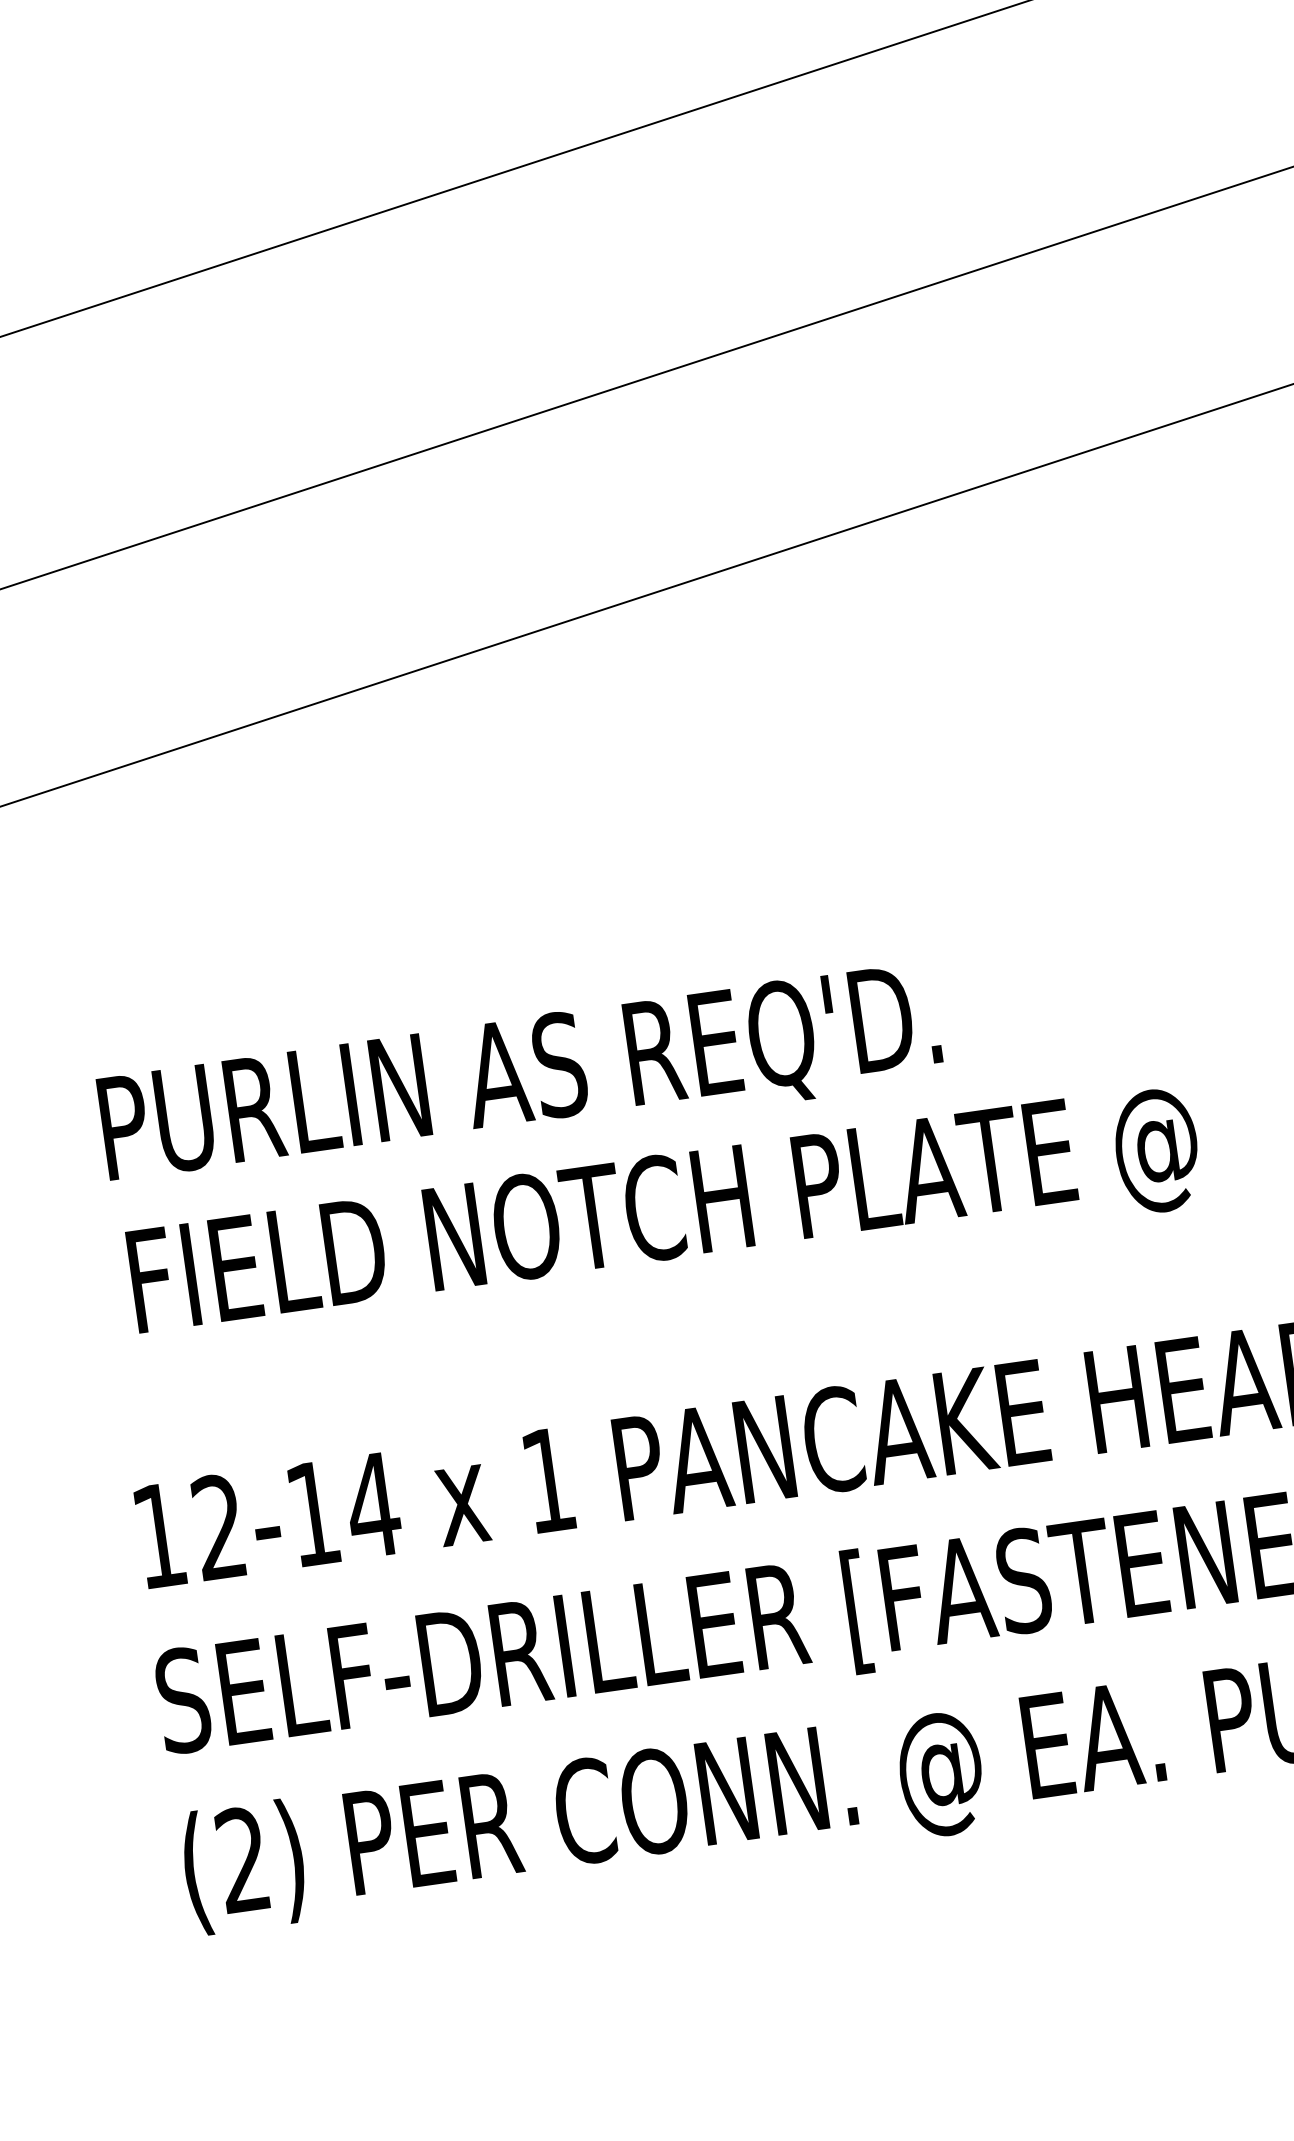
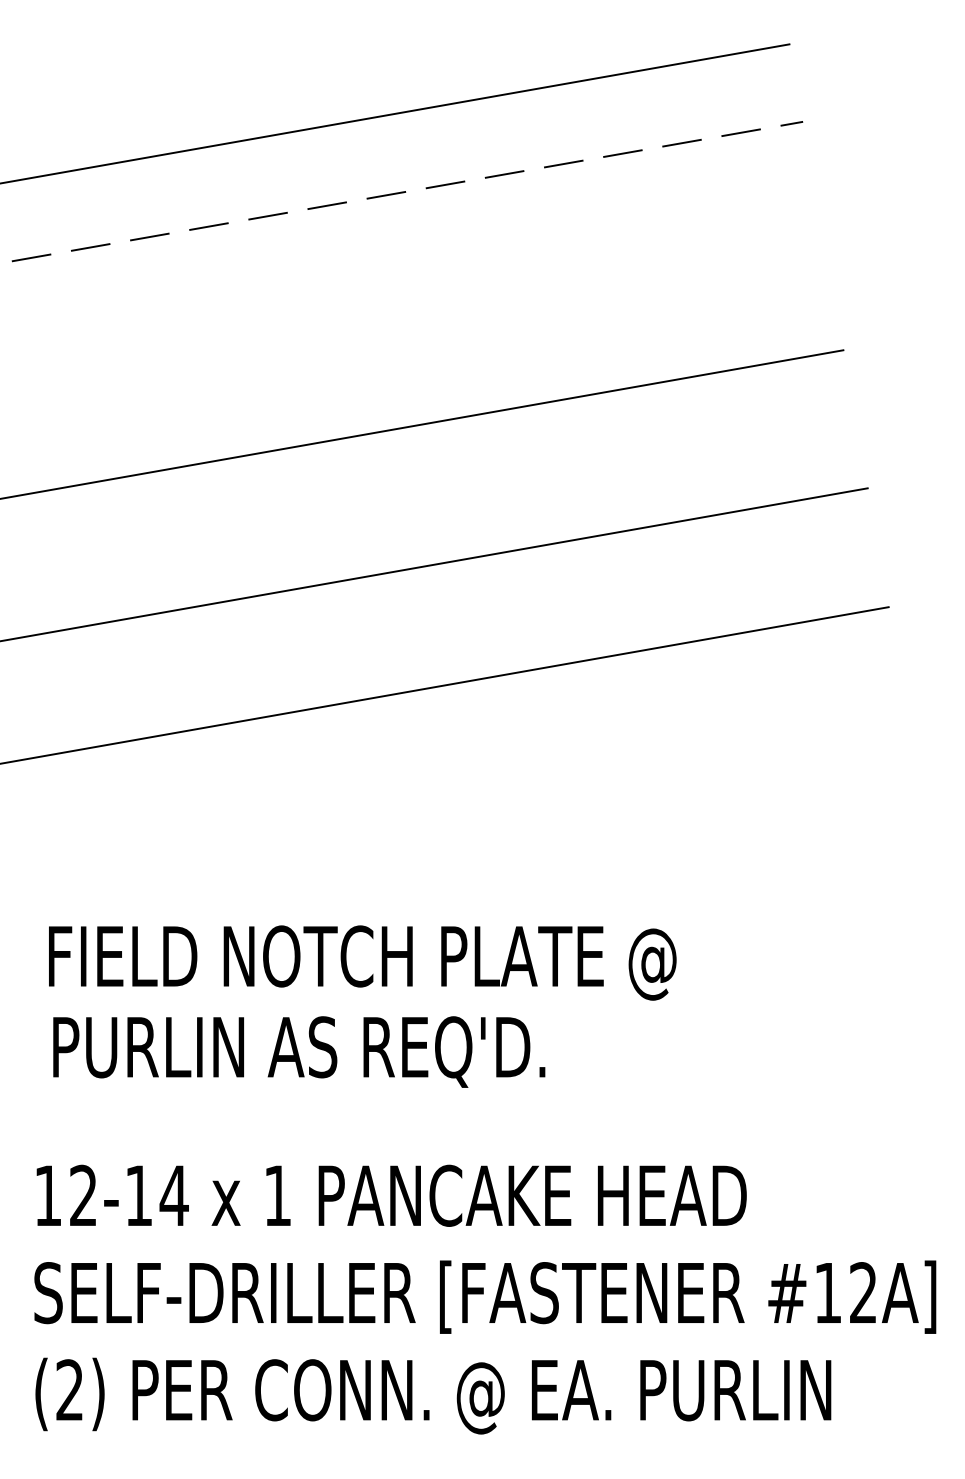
text: (640, 1063) -> (365, 962), PURLIN AS REQ'D. -> FIELD NOTCH PLATE @
text: (669, 1217) -> (369, 1053), FIELD NOTCH PLATE @ -> PURLIN AS REQ'D.

